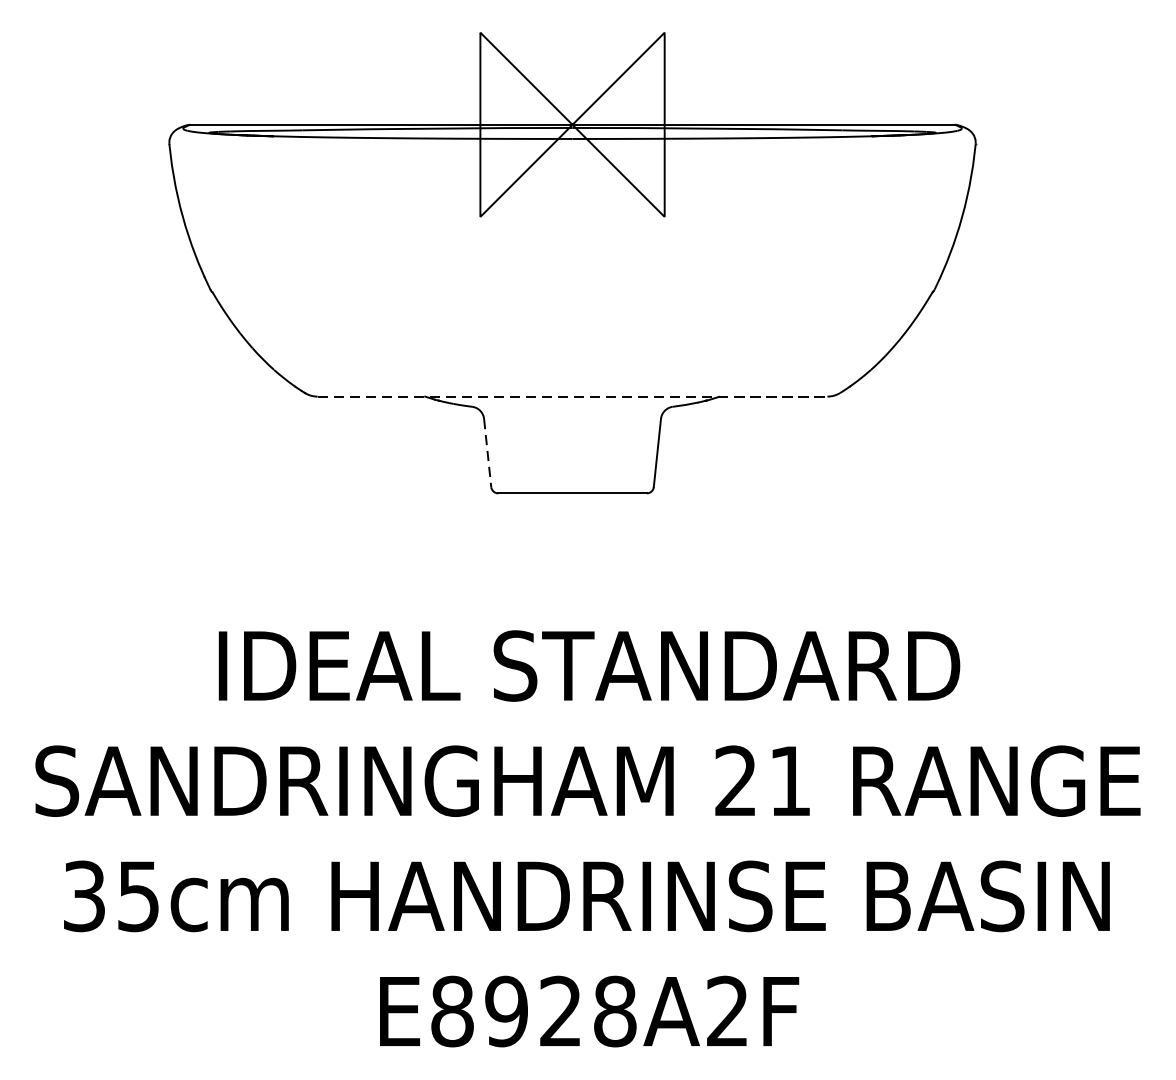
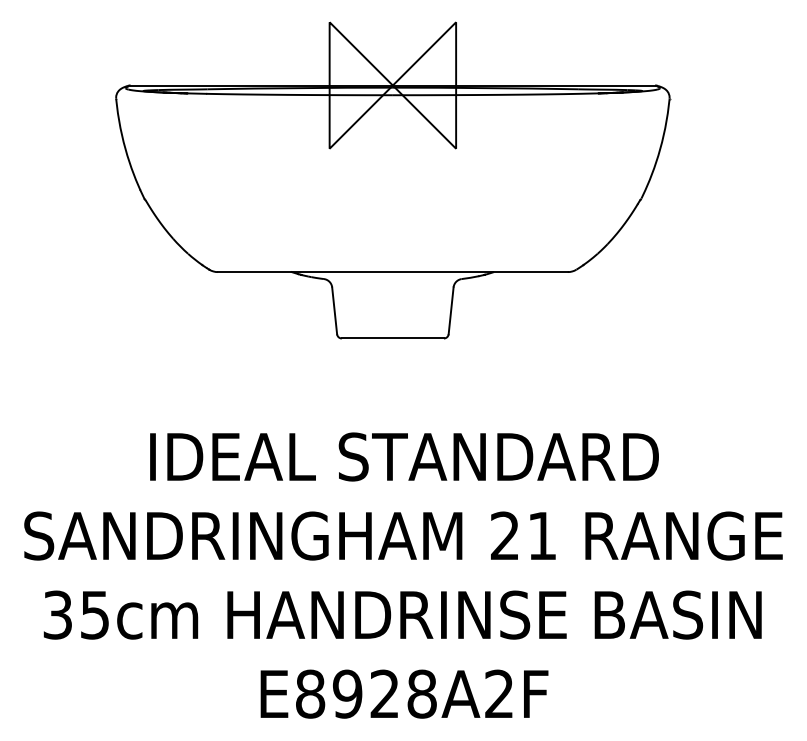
line: (571, 397) -> (392, 272), dashed -> solid
line: (487, 452) -> (334, 310), dashed -> solid

